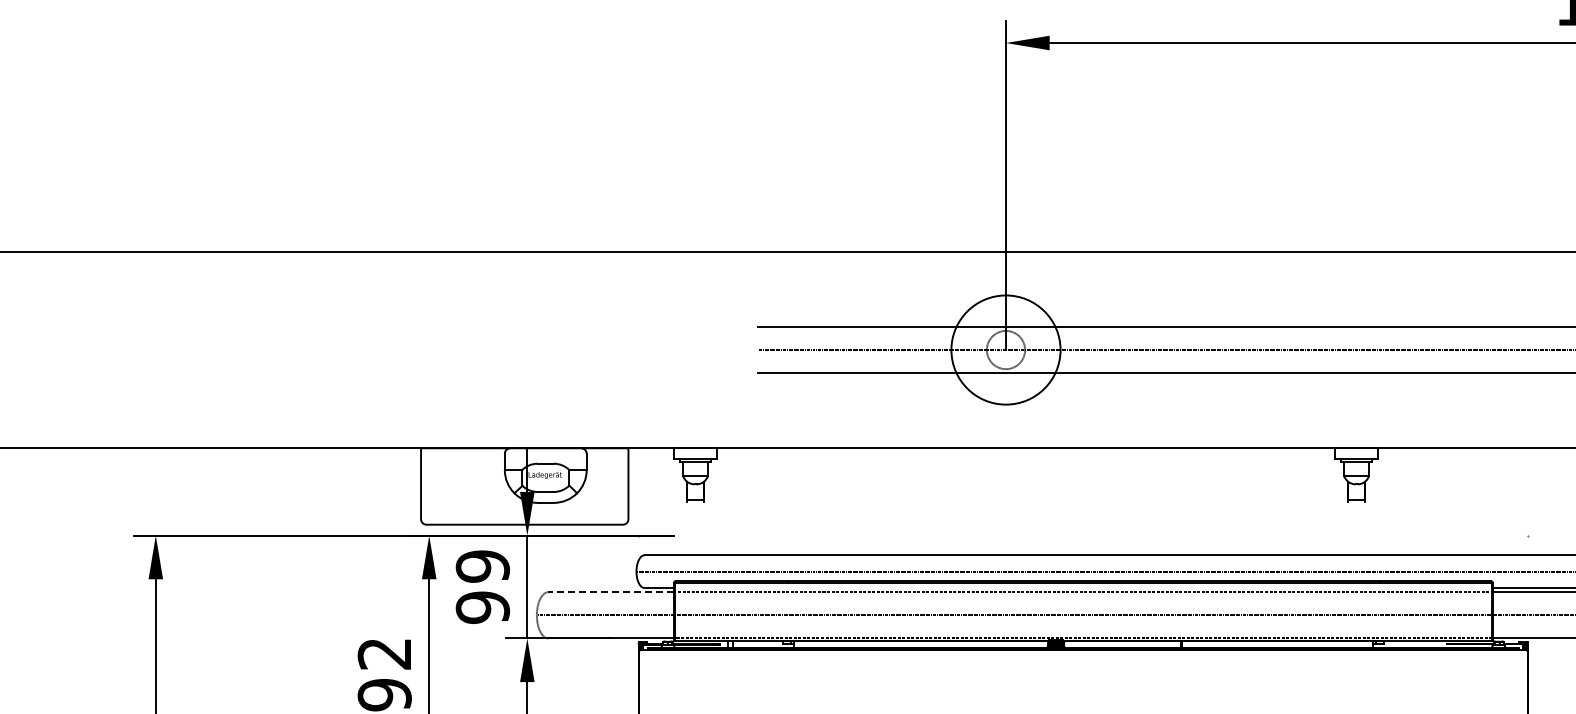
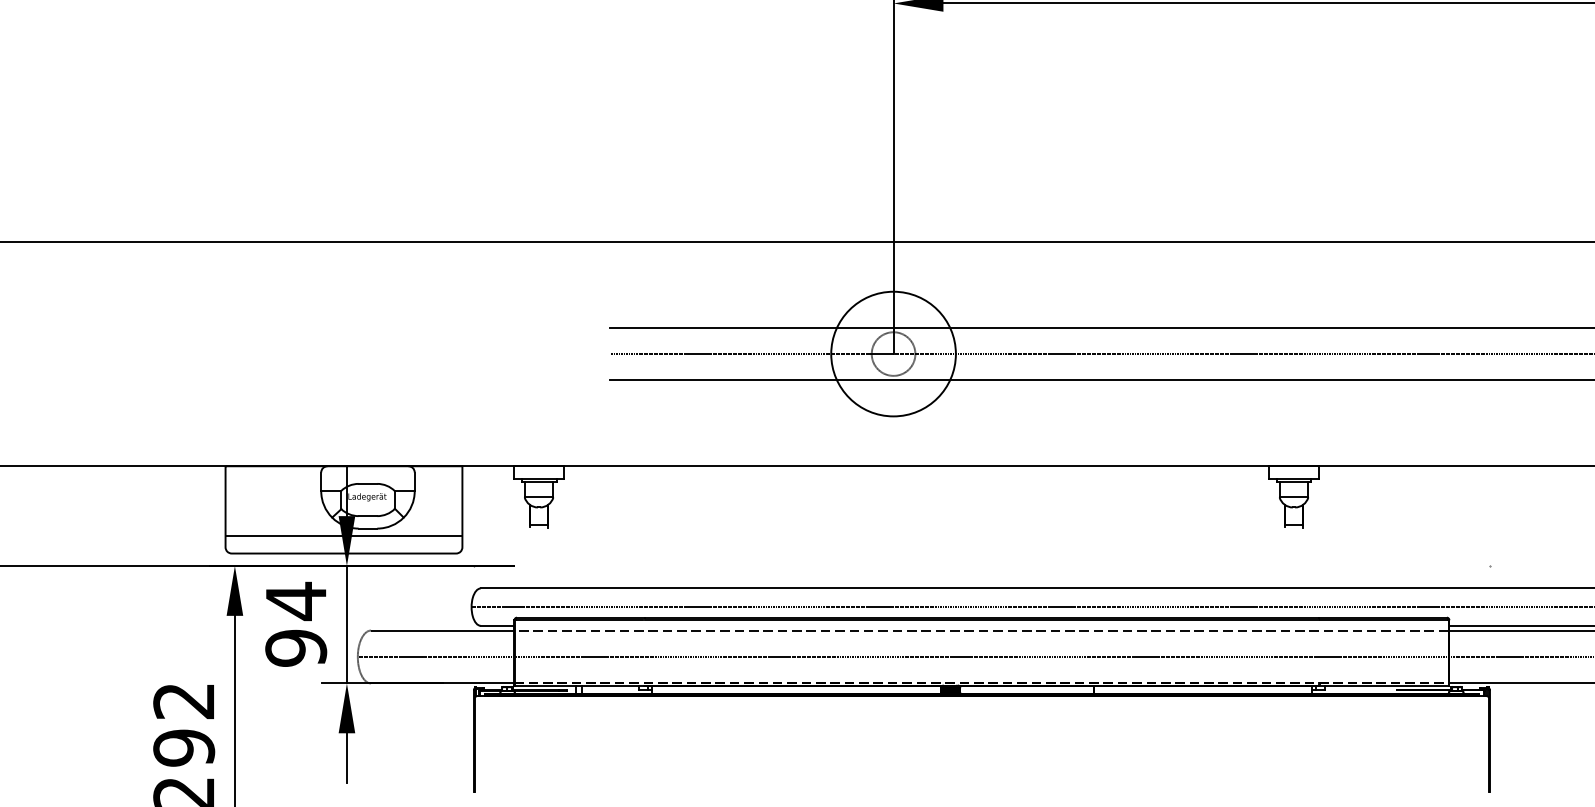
line: (524, 509) -> (343, 536), added
text: (482, 566) -> (295, 601), 99 -> 94
line: (611, 592) -> (443, 630), dashed -> solid

